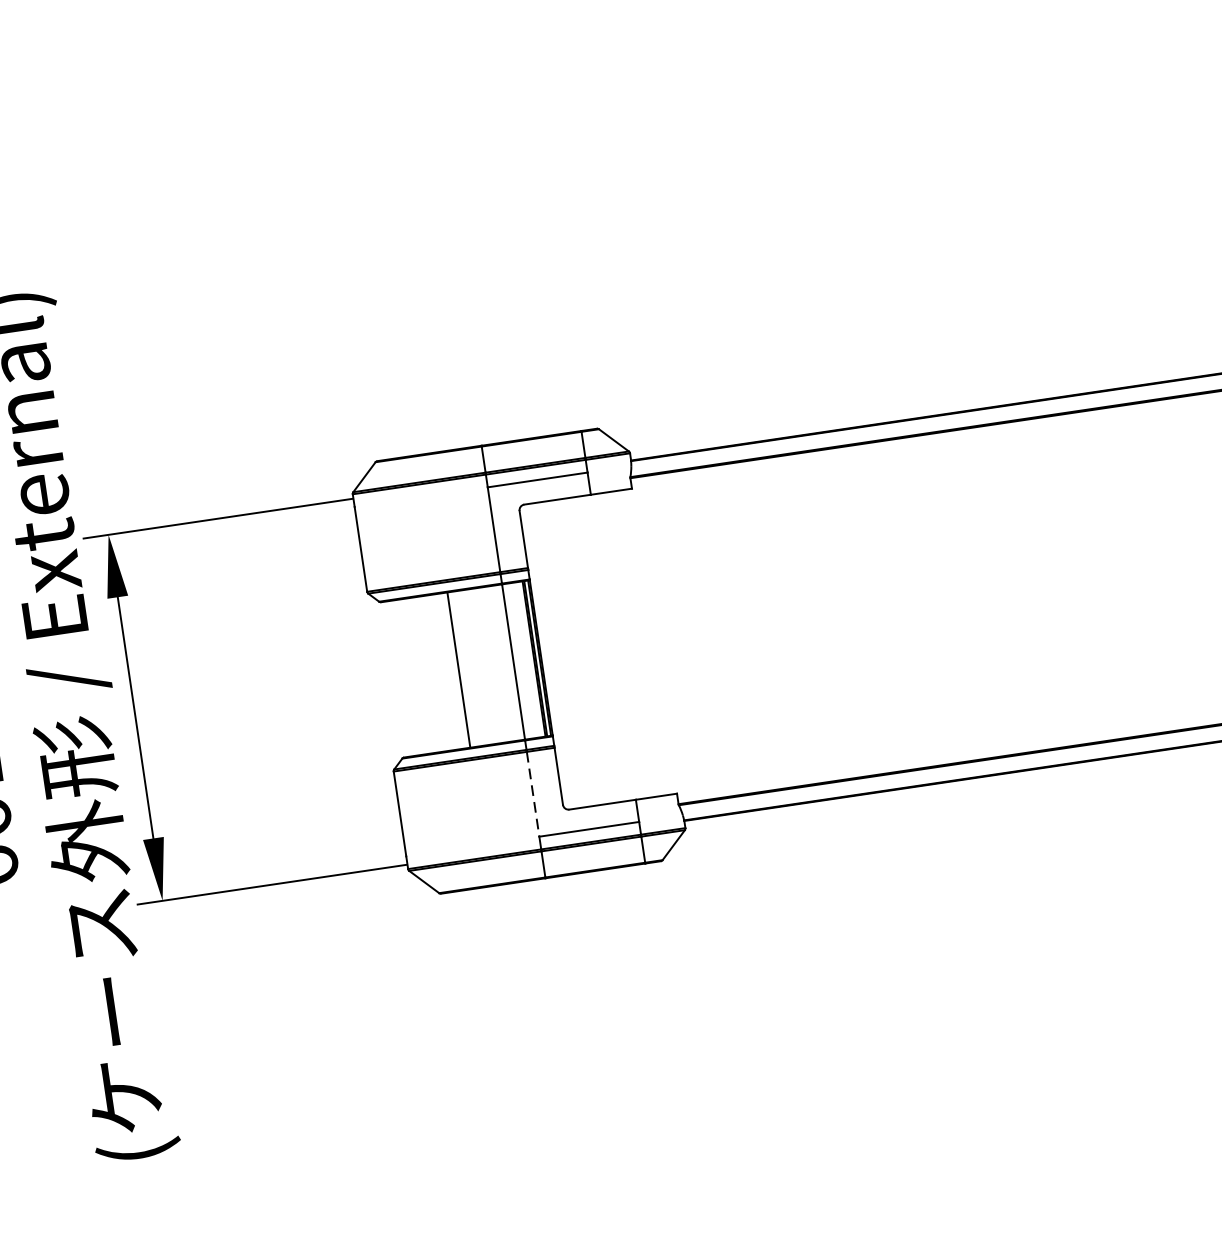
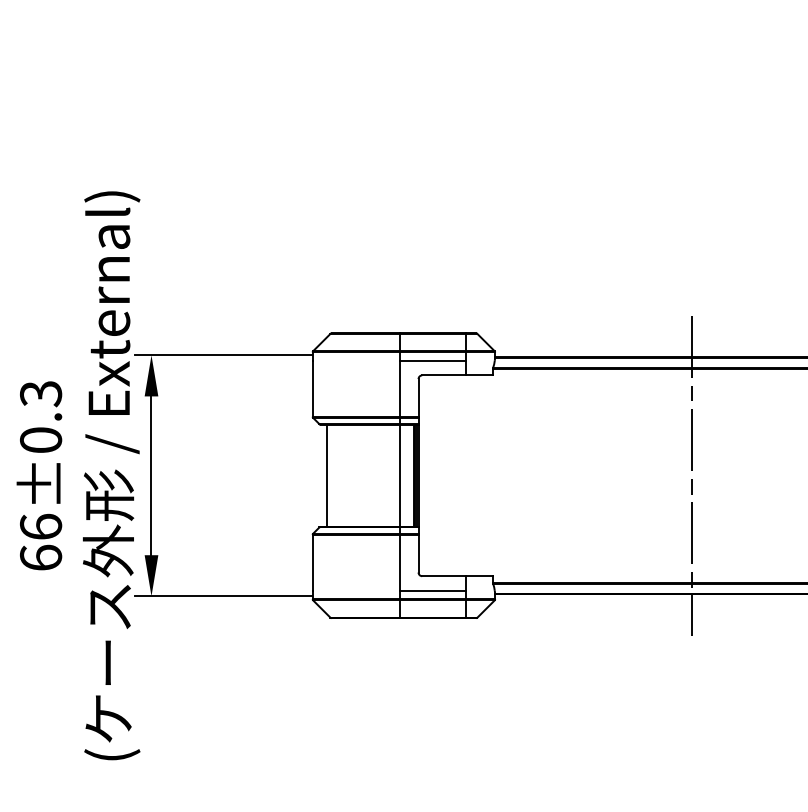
line: (957, 596) -> (692, 475), added
line: (459, 669) -> (327, 475), moved
line: (533, 793) -> (400, 562), dashed -> solid

